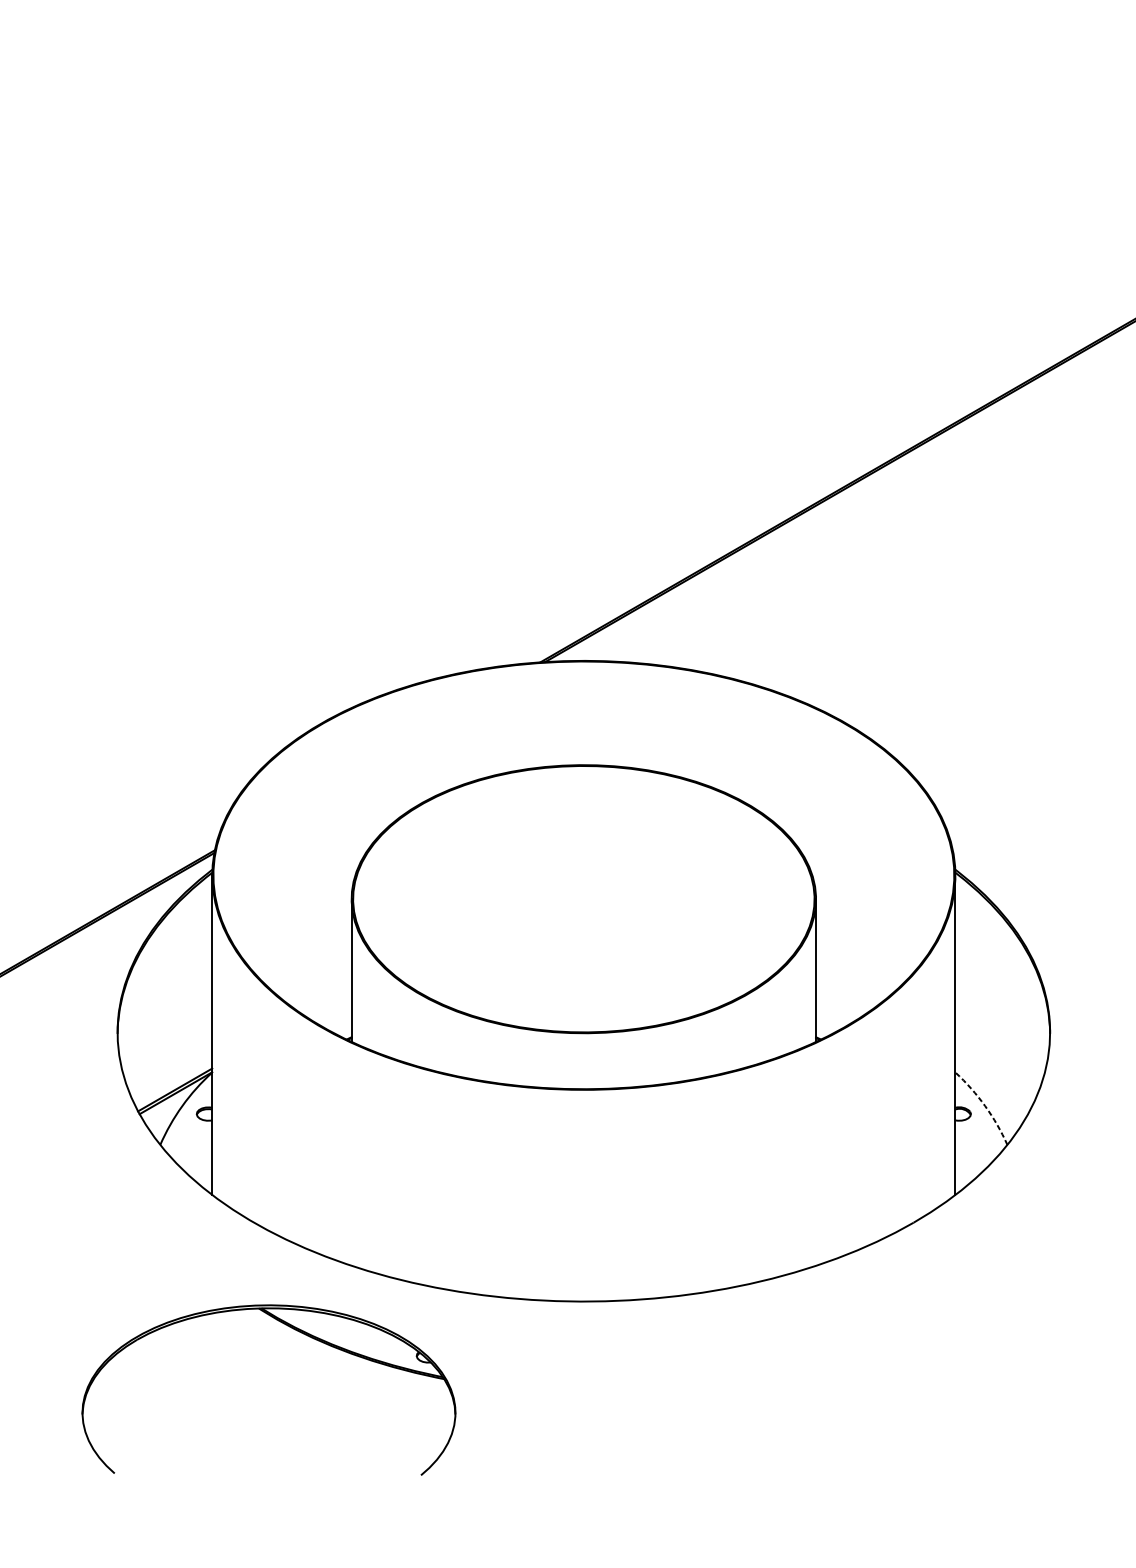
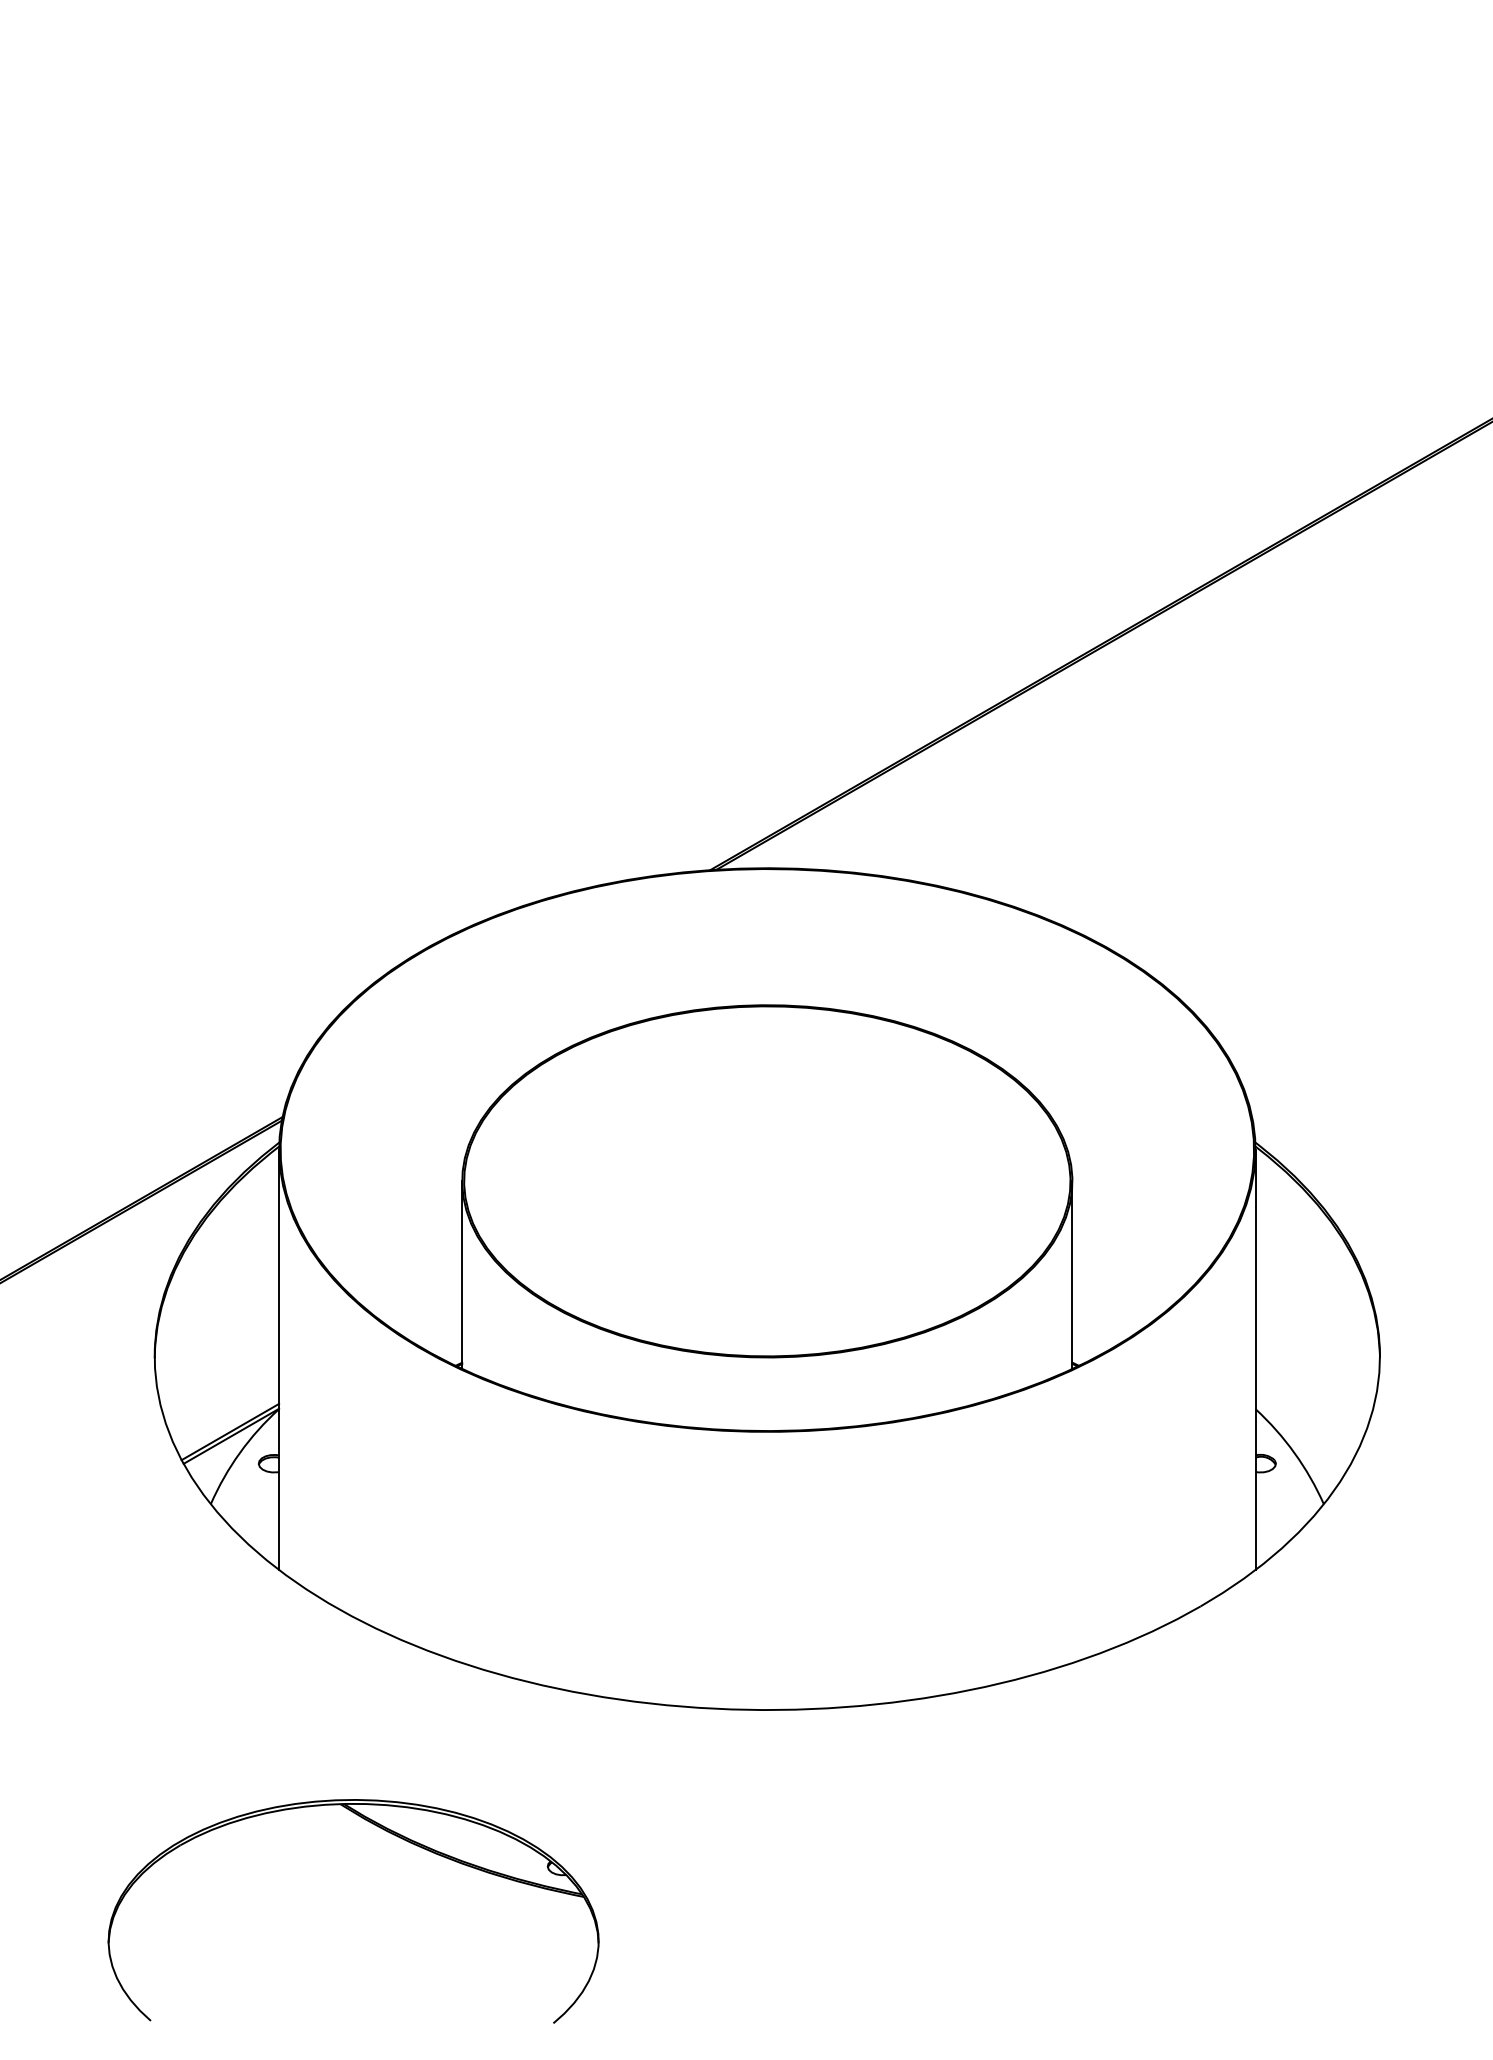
arc: (985, 1106) -> (1294, 1453), dashed -> solid
part: (297, 1331) -> (391, 1834), moved

